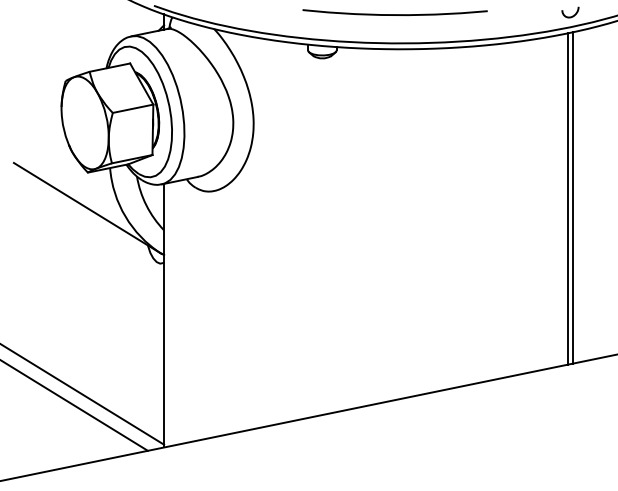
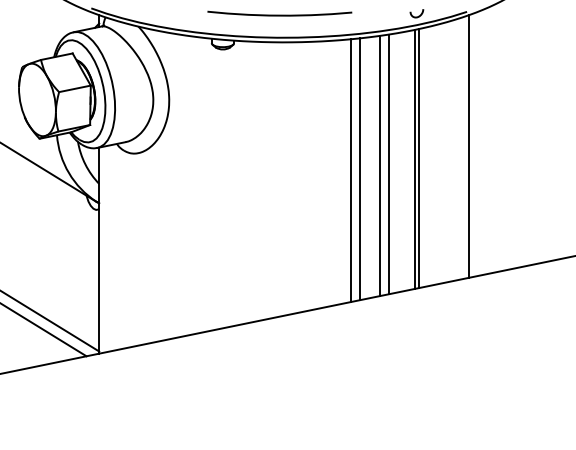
line: (535, 205) -> (389, 164), added
line: (522, 206) -> (379, 165), added
line: (497, 211) -> (359, 169), added
line: (486, 213) -> (351, 170), added

